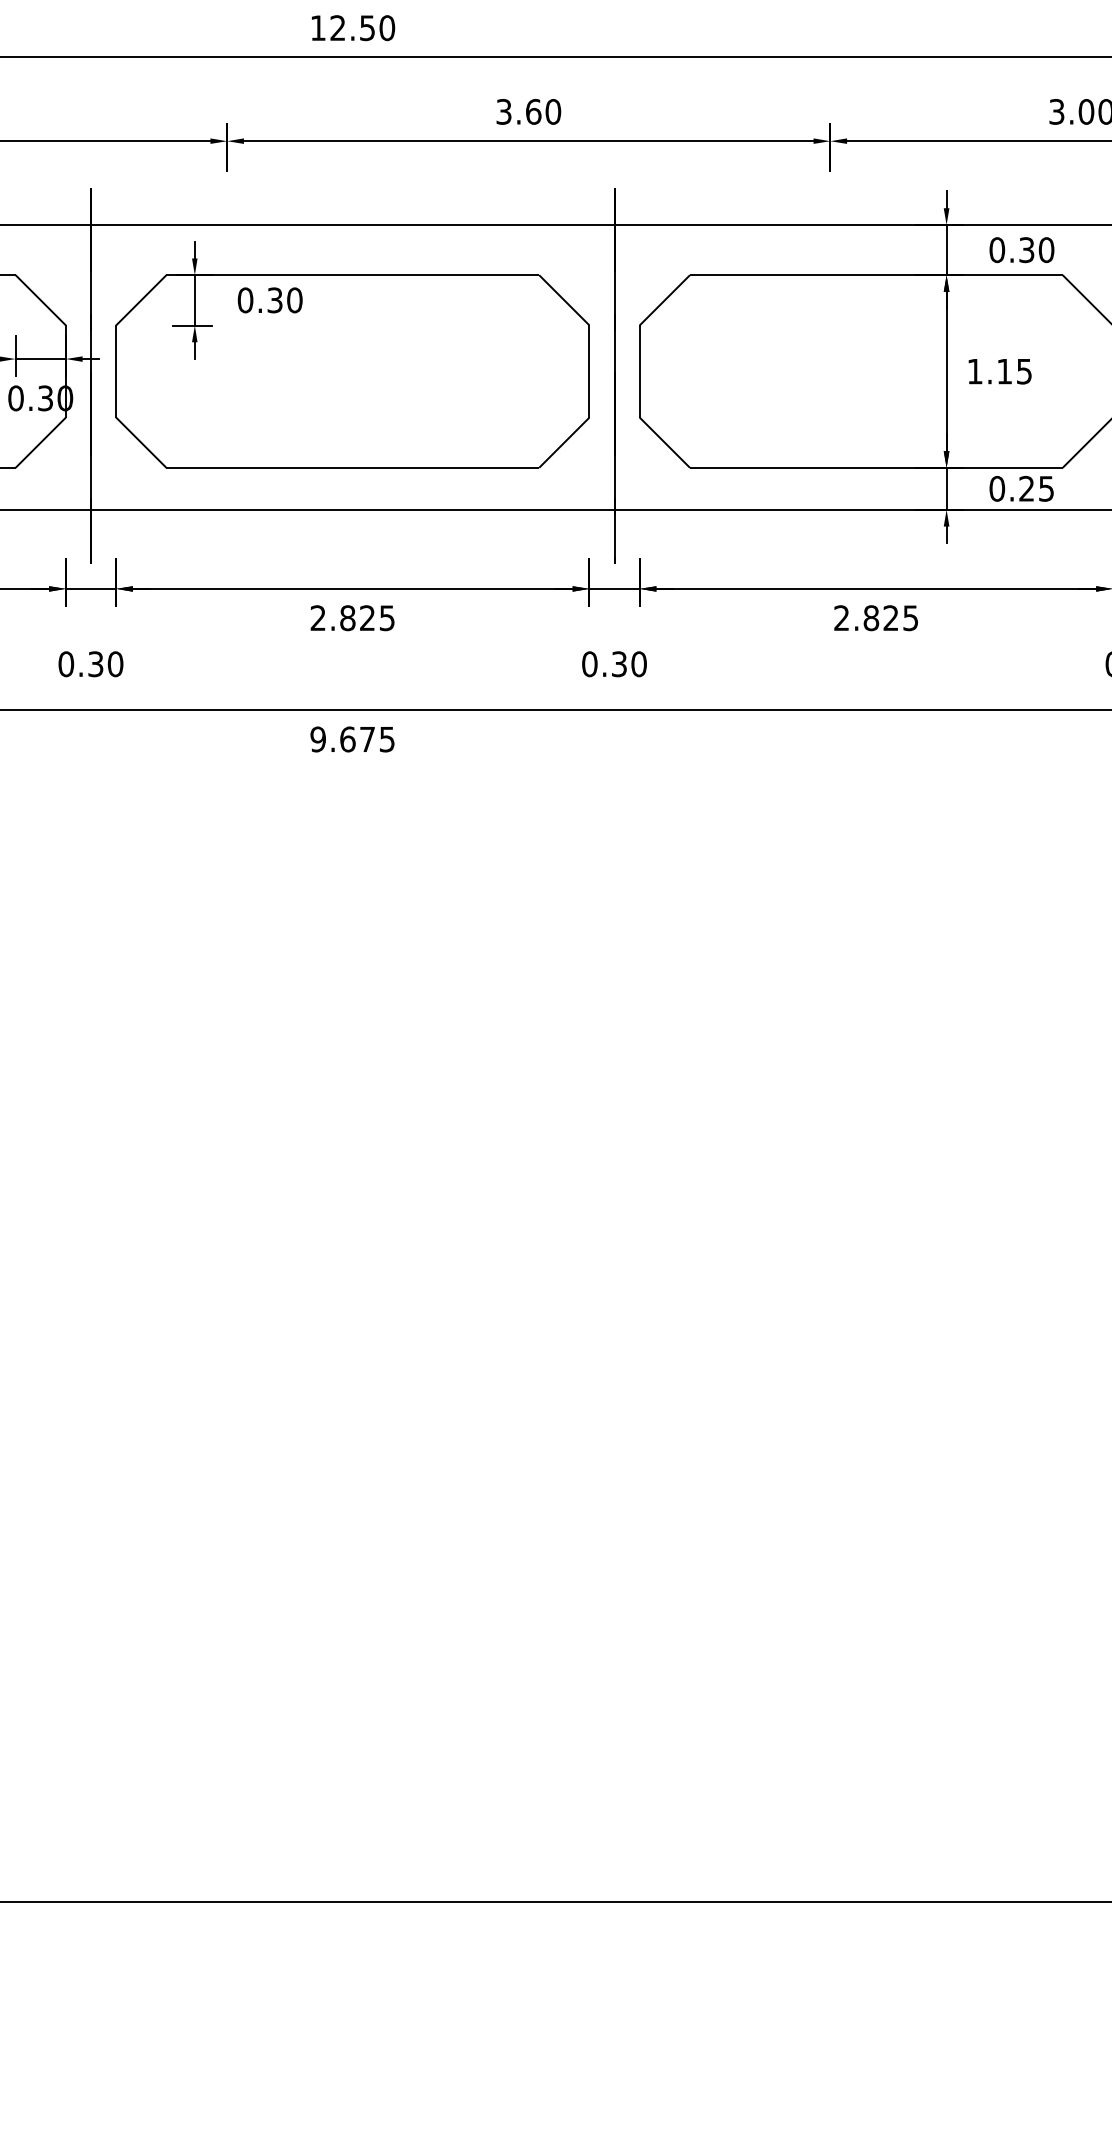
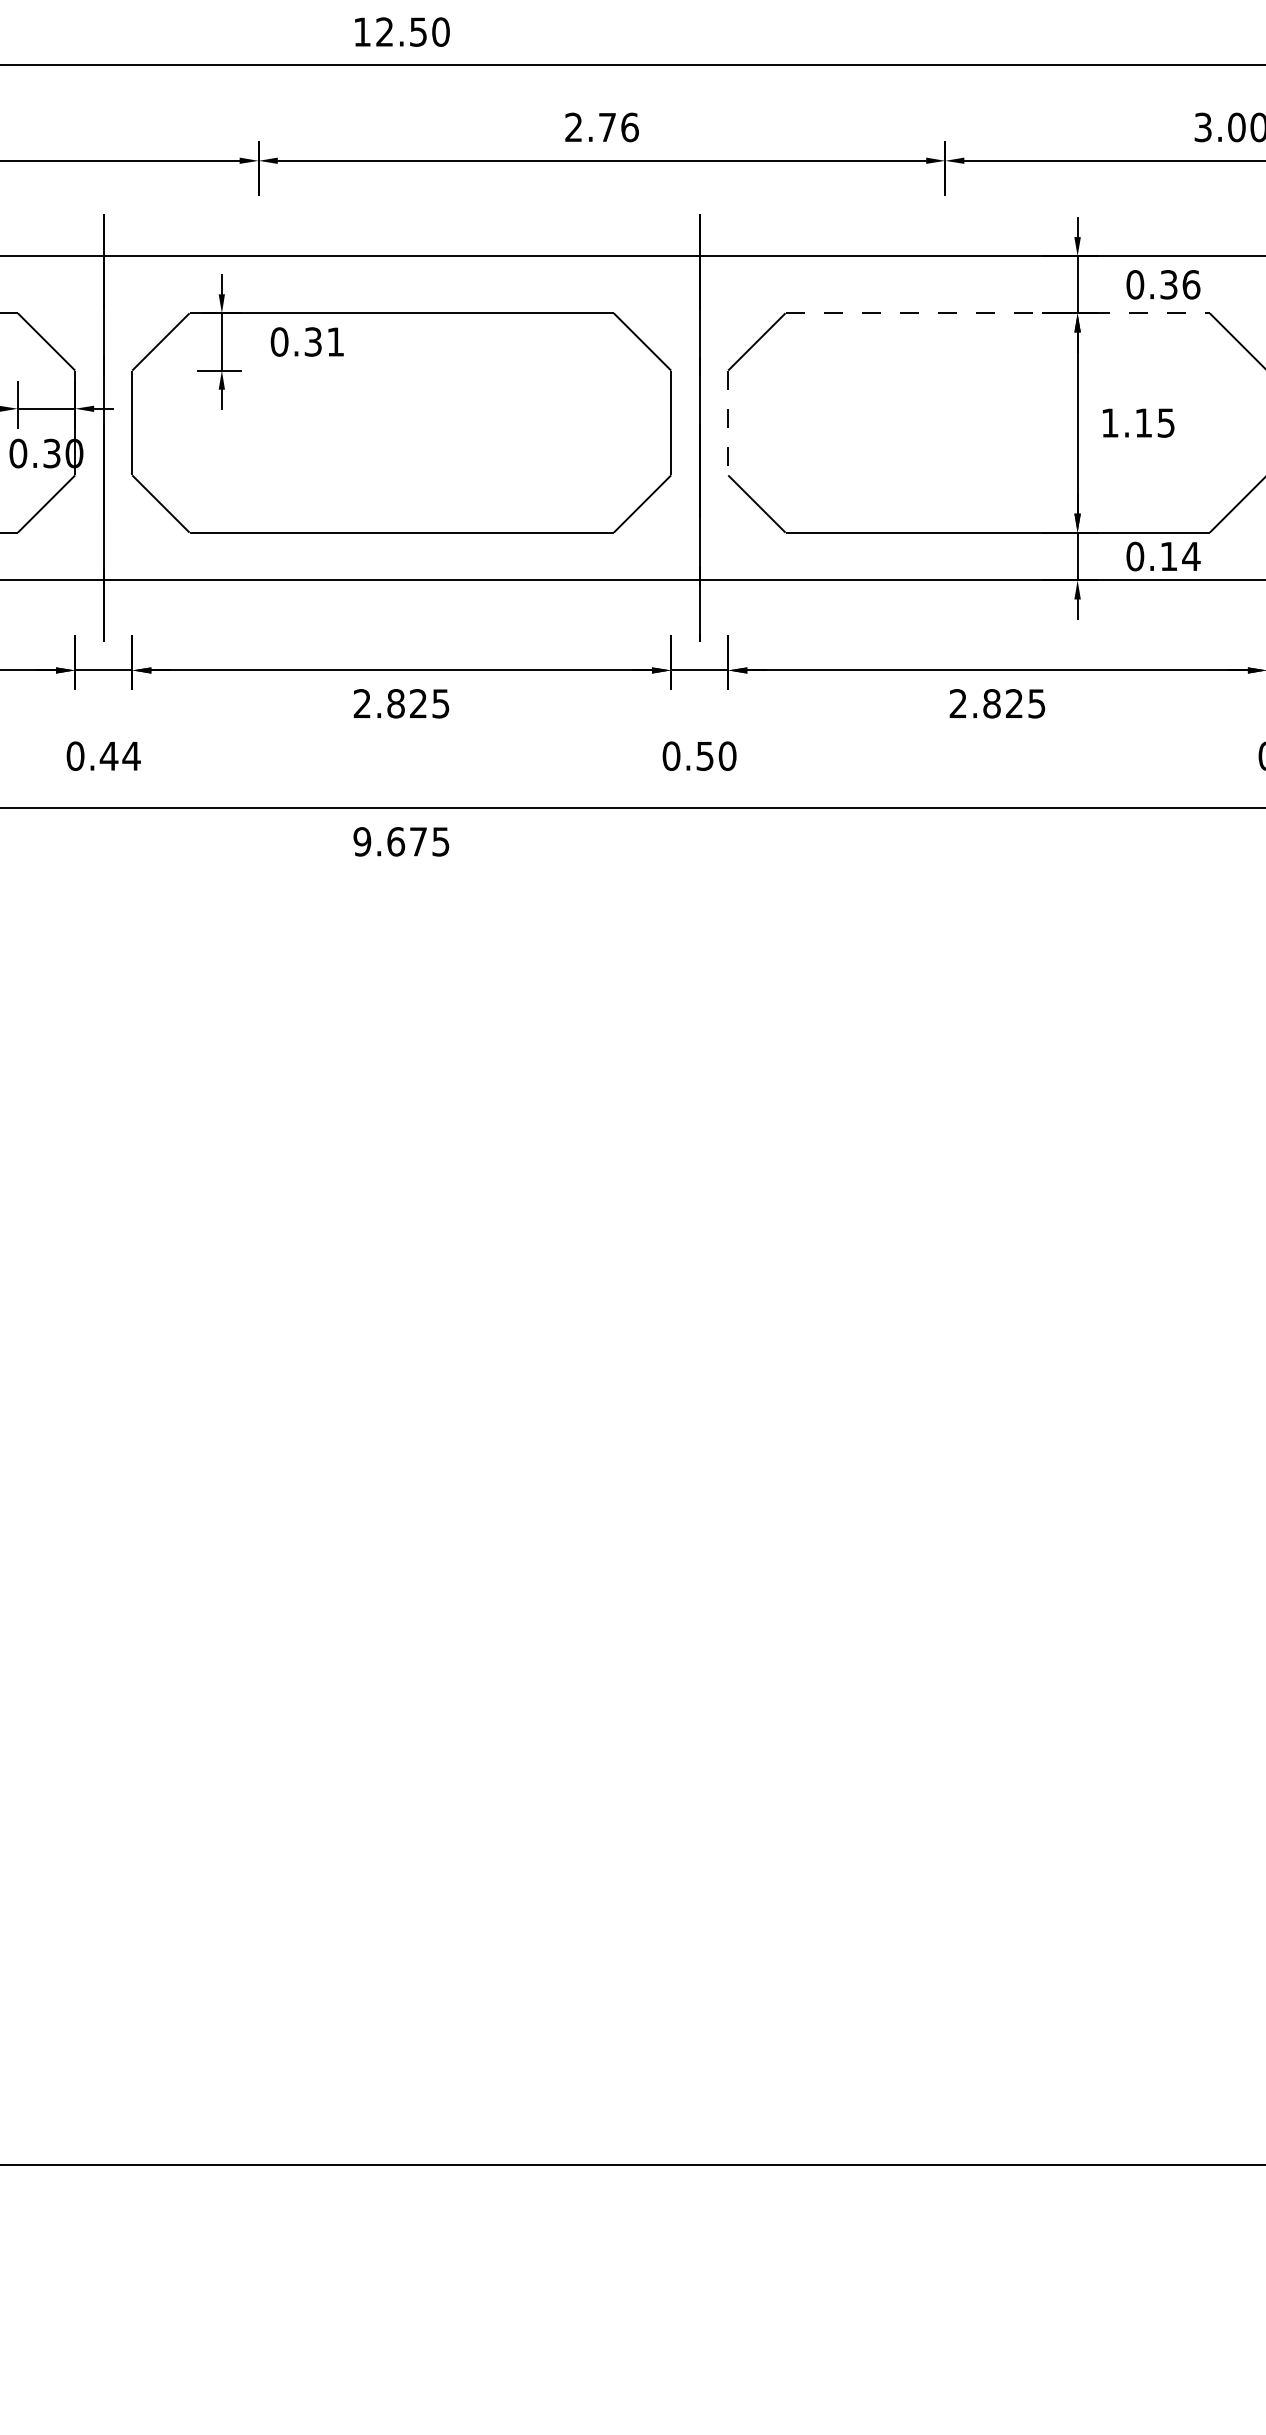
text: (528, 111) -> (601, 127), 3.60 -> 2.76
text: (1046, 249) -> (1191, 284), 0.30 -> 0.36
line: (877, 275) -> (998, 313), solid -> dashed
text: (294, 299) -> (335, 341), 0.30 -> 0.31
line: (639, 371) -> (728, 423), solid -> dashed
text: (1036, 488) -> (1180, 556), 0.25 -> 0.14
text: (104, 663) -> (119, 755), 0.30 -> 0.44
text: (619, 663) -> (705, 755), 0.30 -> 0.50

